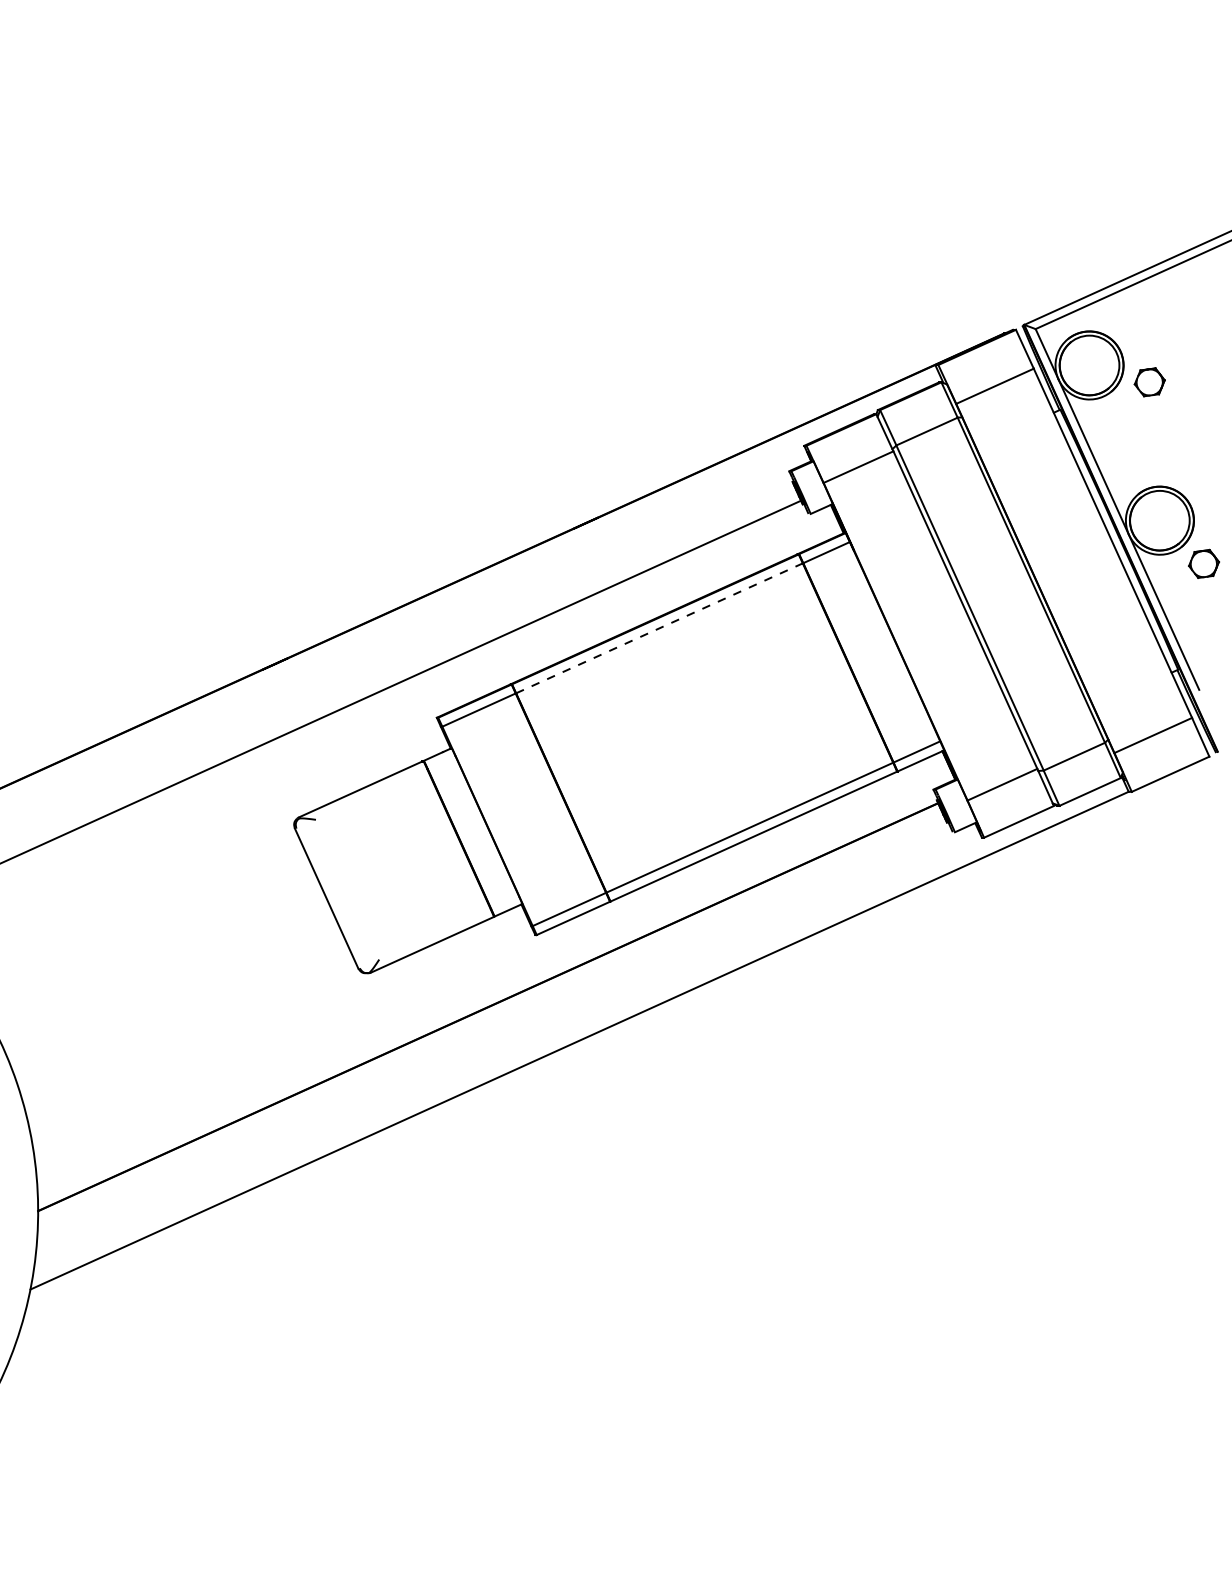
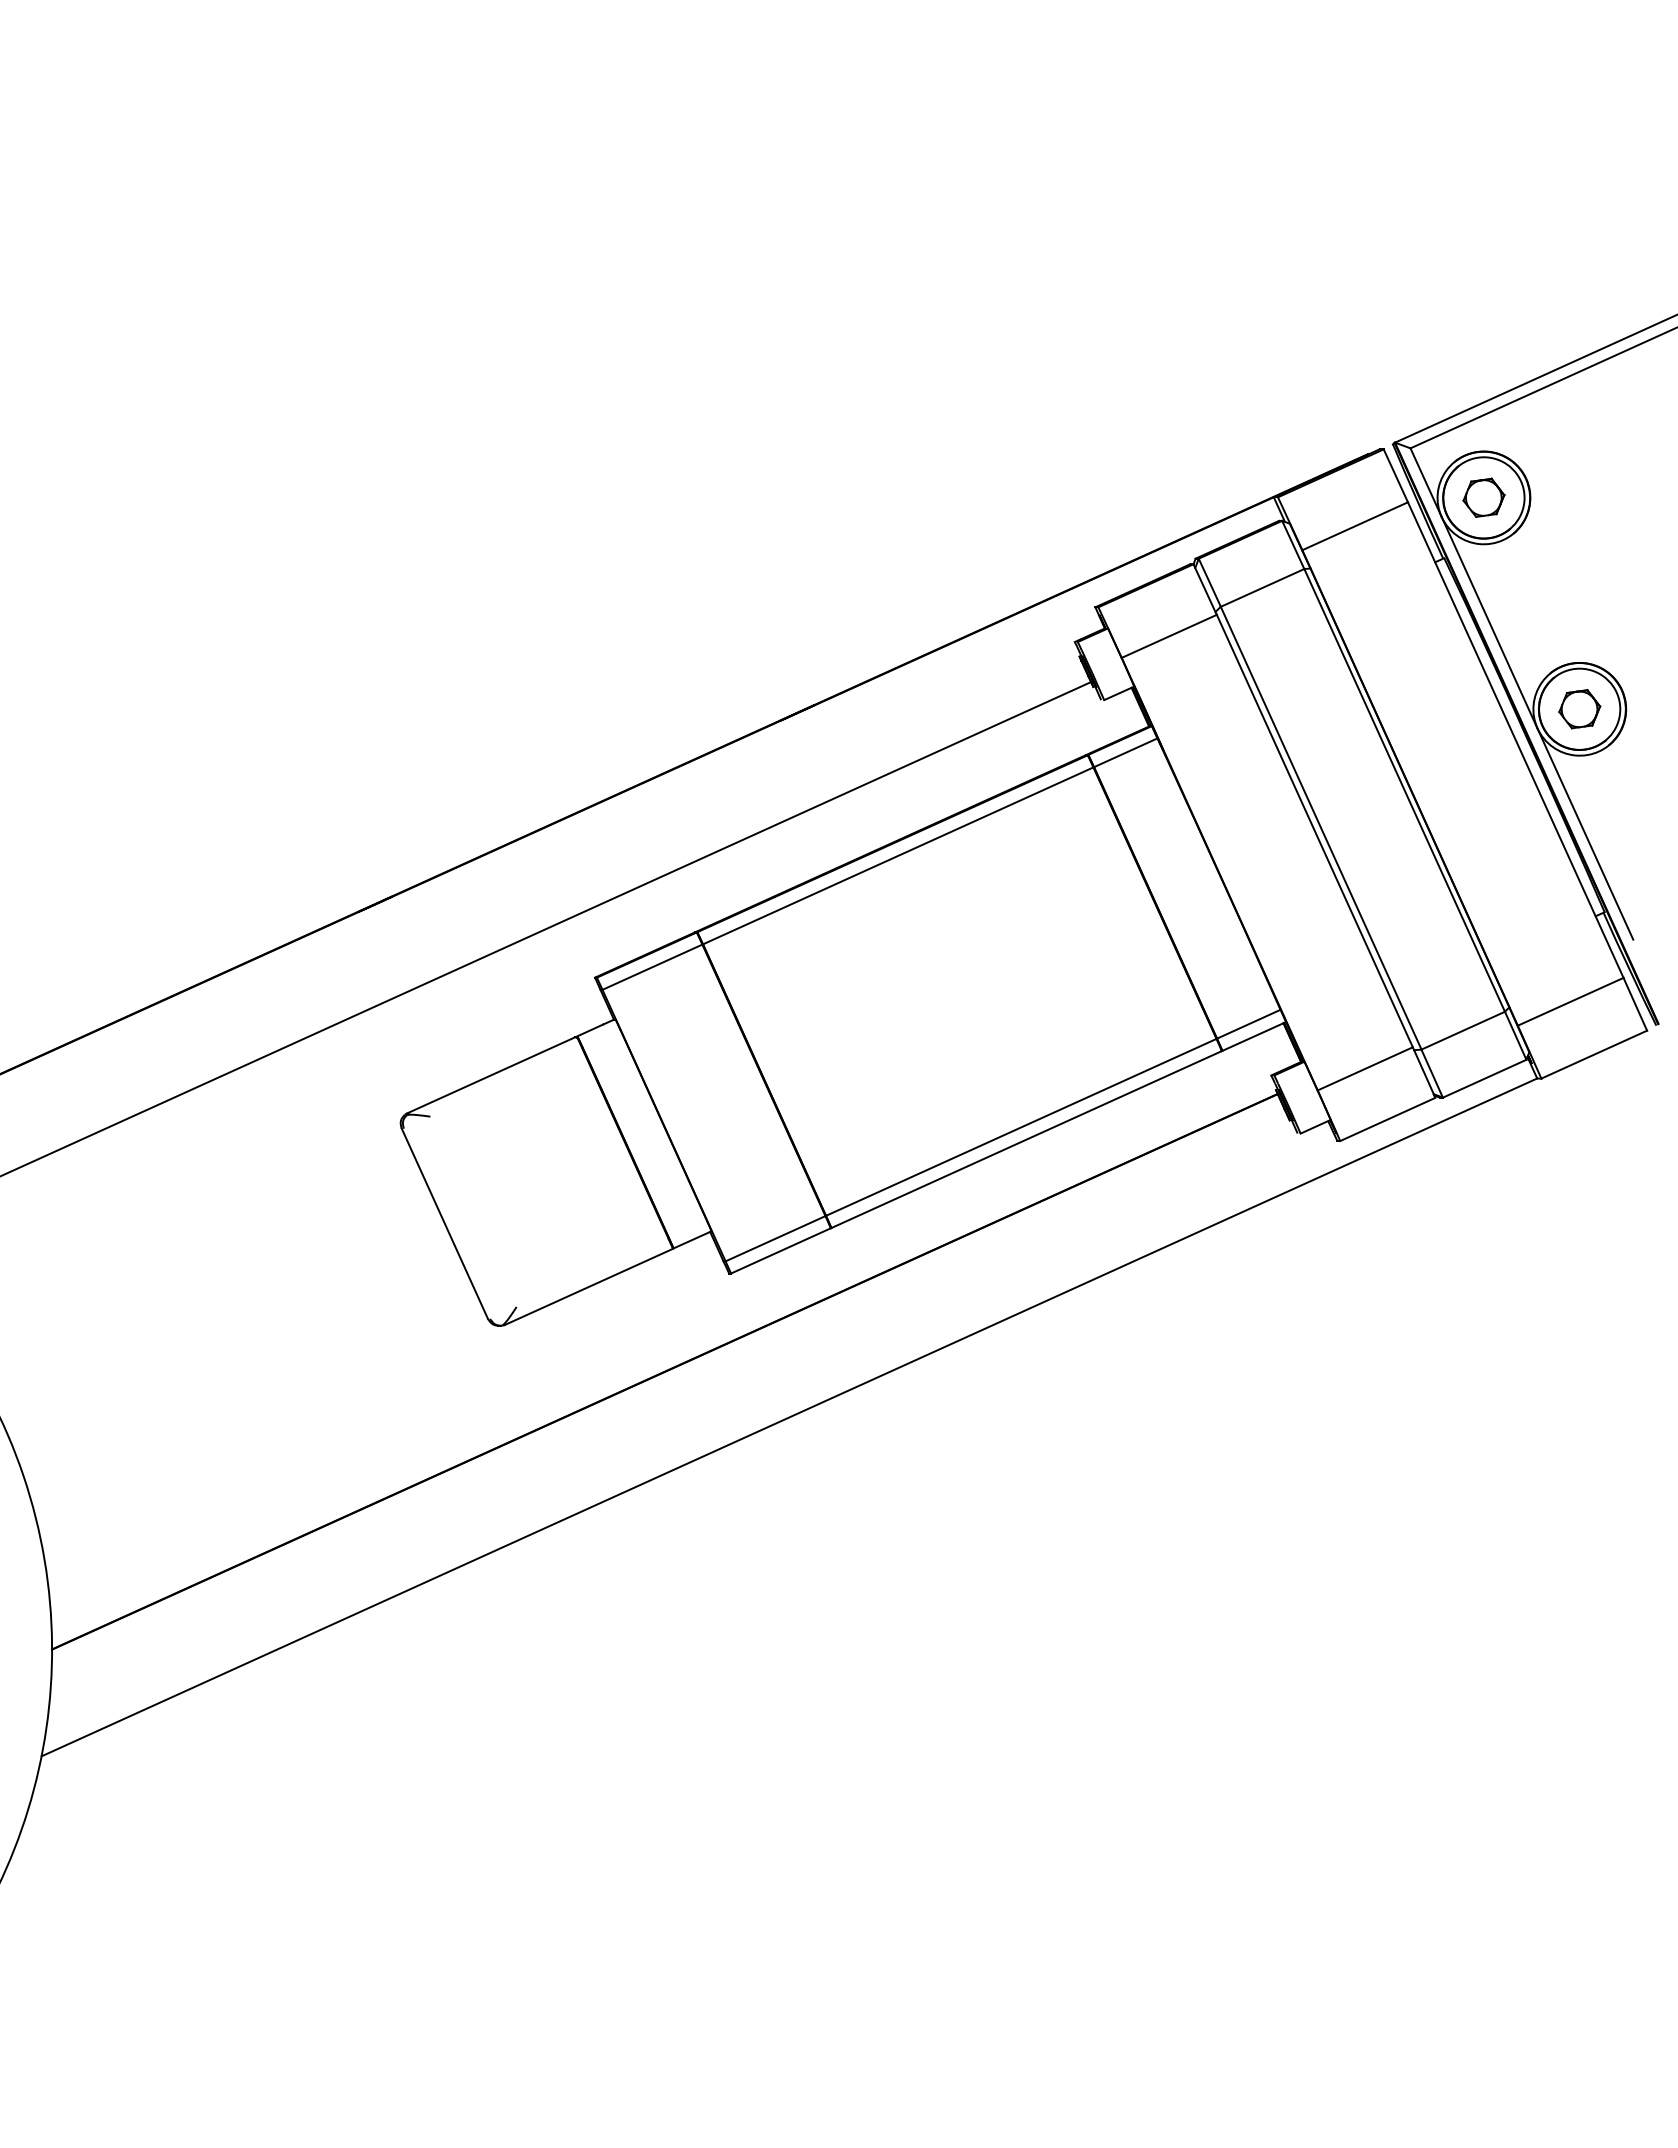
part: (1149, 382) -> (1483, 497), moved
part: (1203, 564) -> (1579, 709), moved
line: (659, 628) -> (898, 855), dashed -> solid

